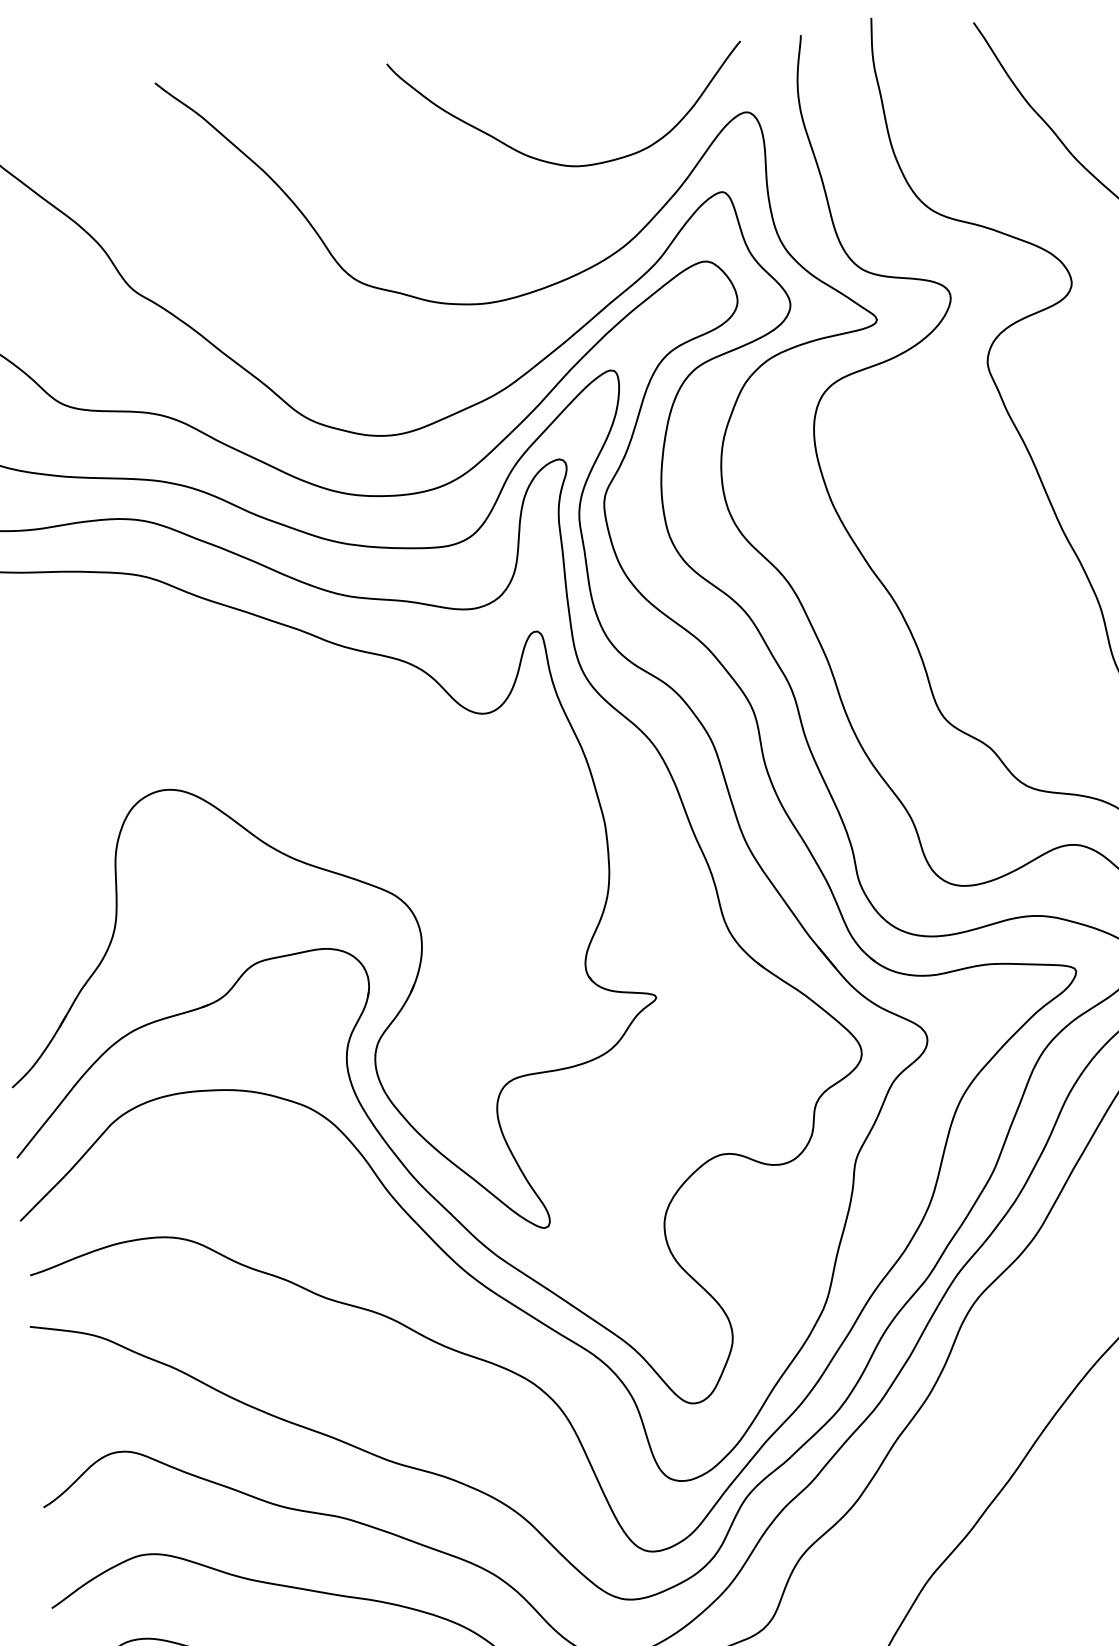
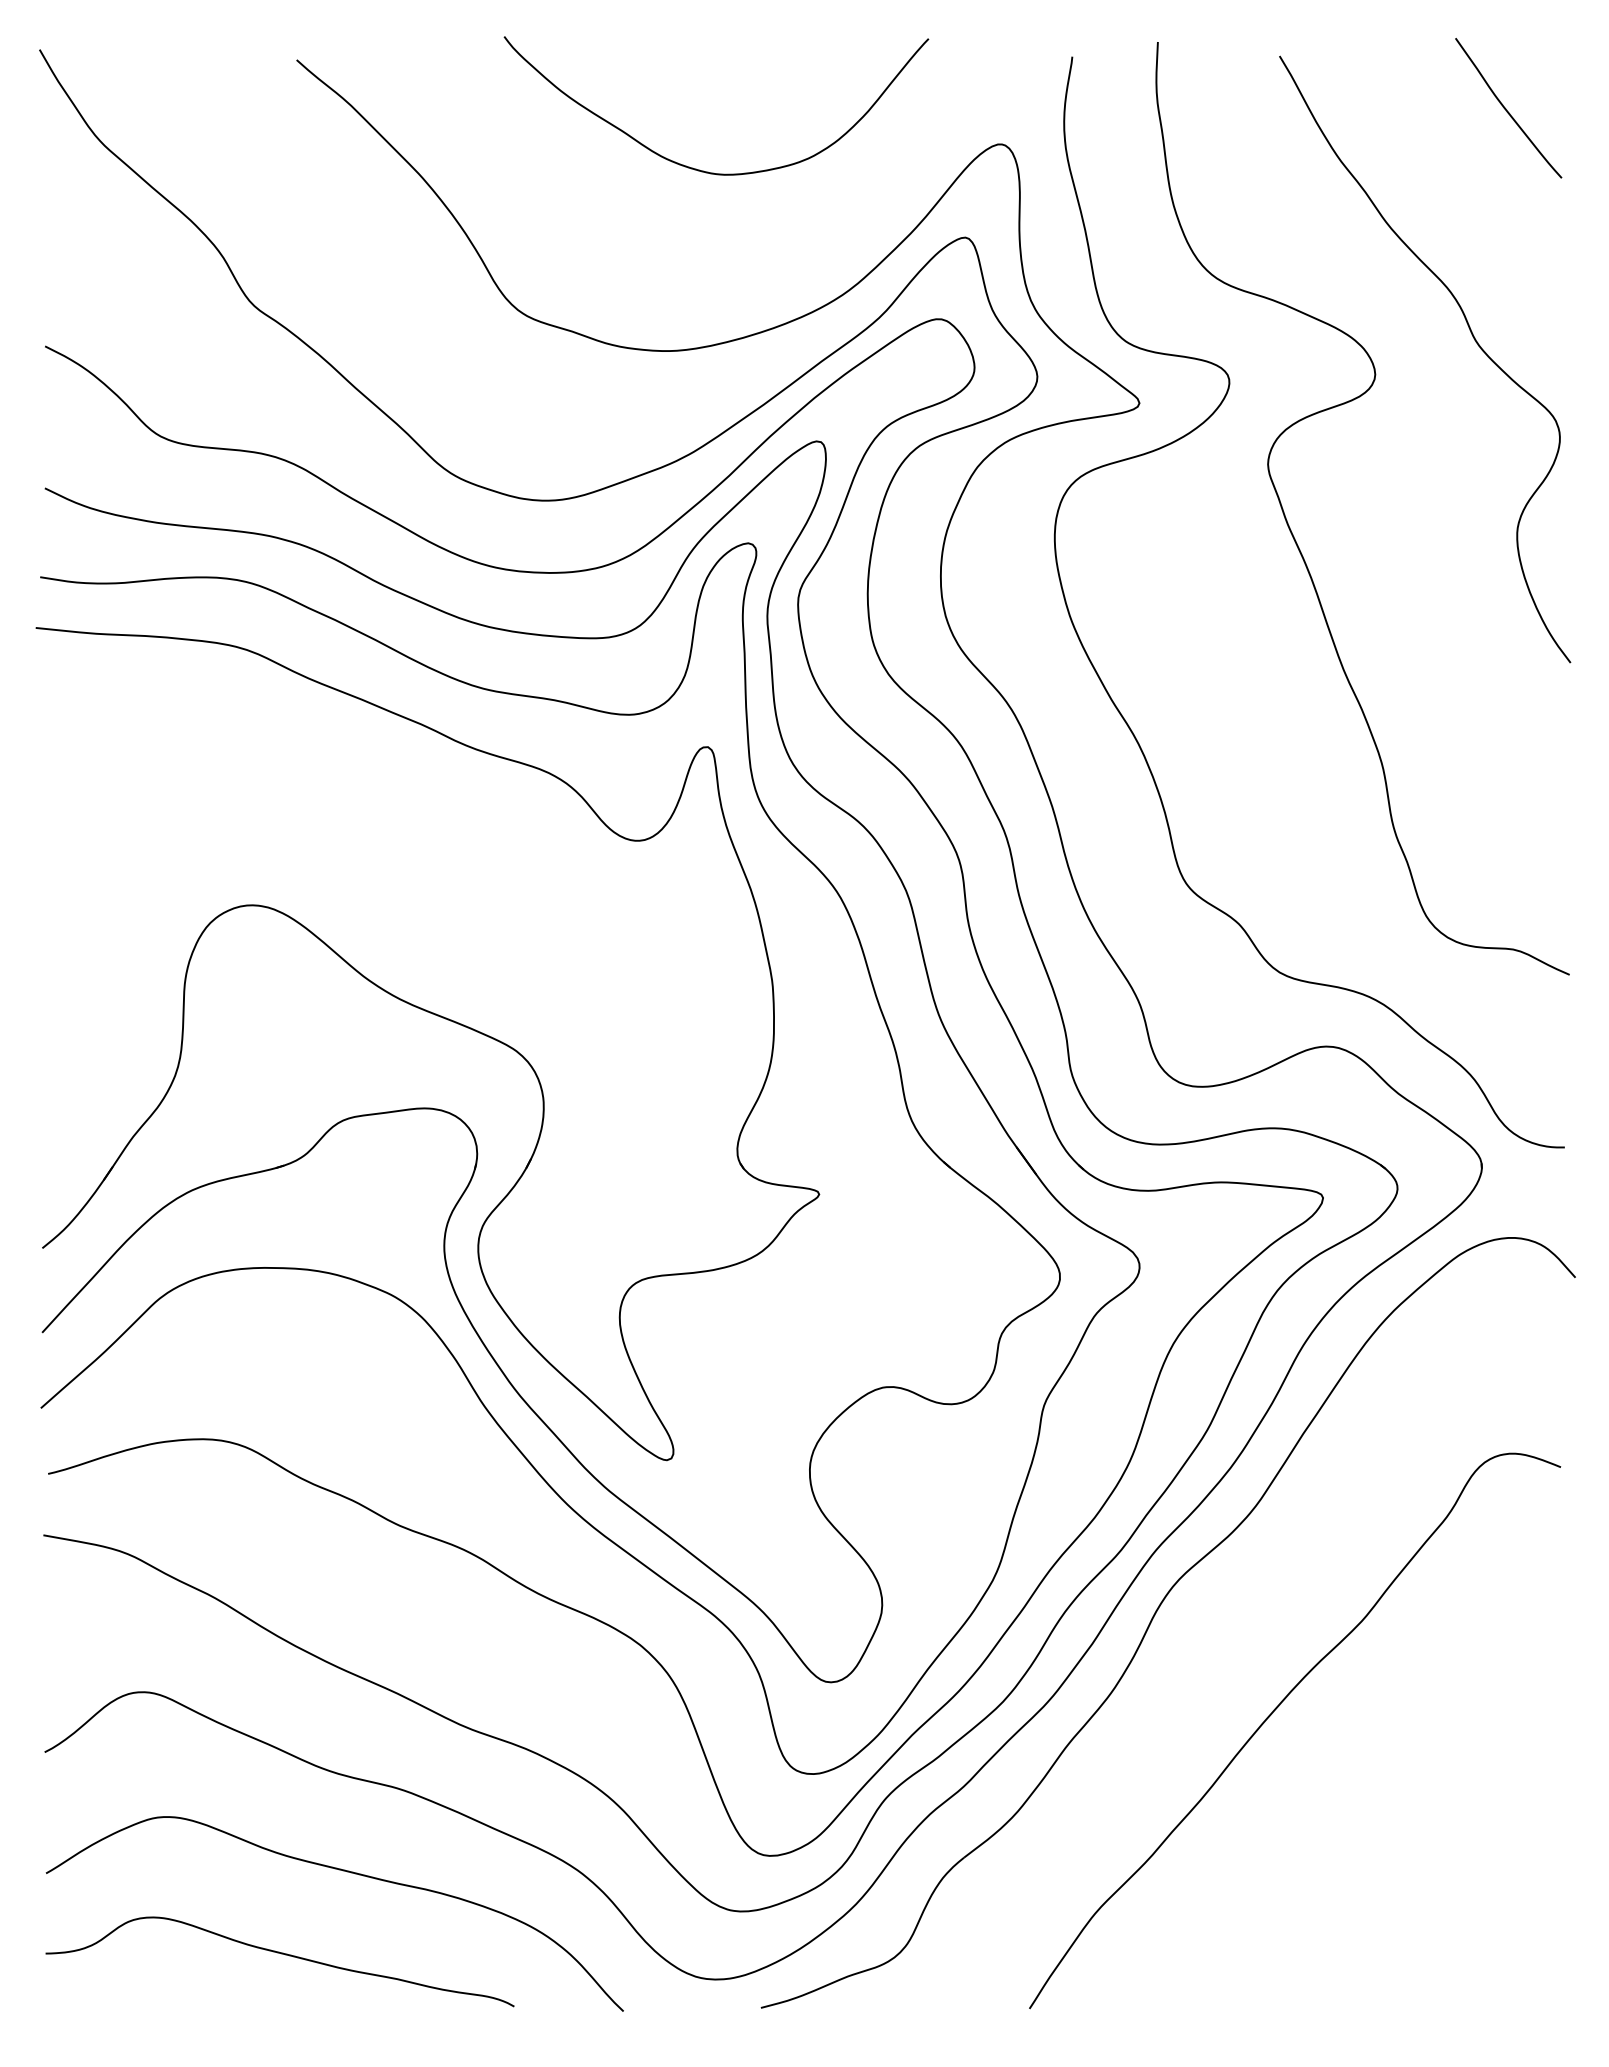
curve: (554, 162) -> (696, 168), moved

